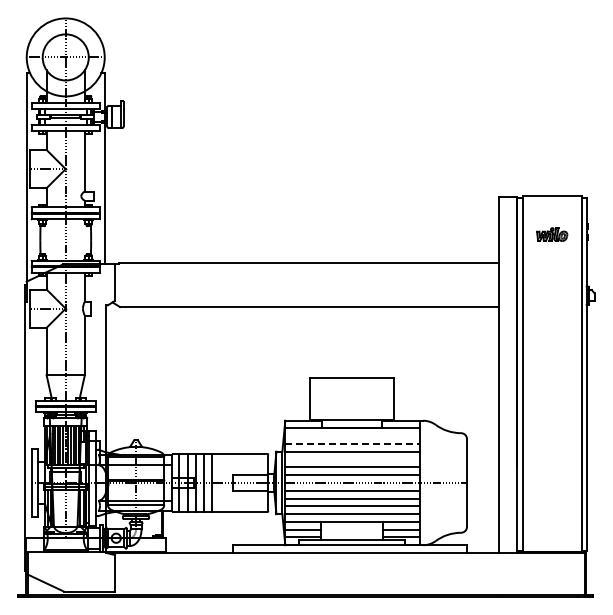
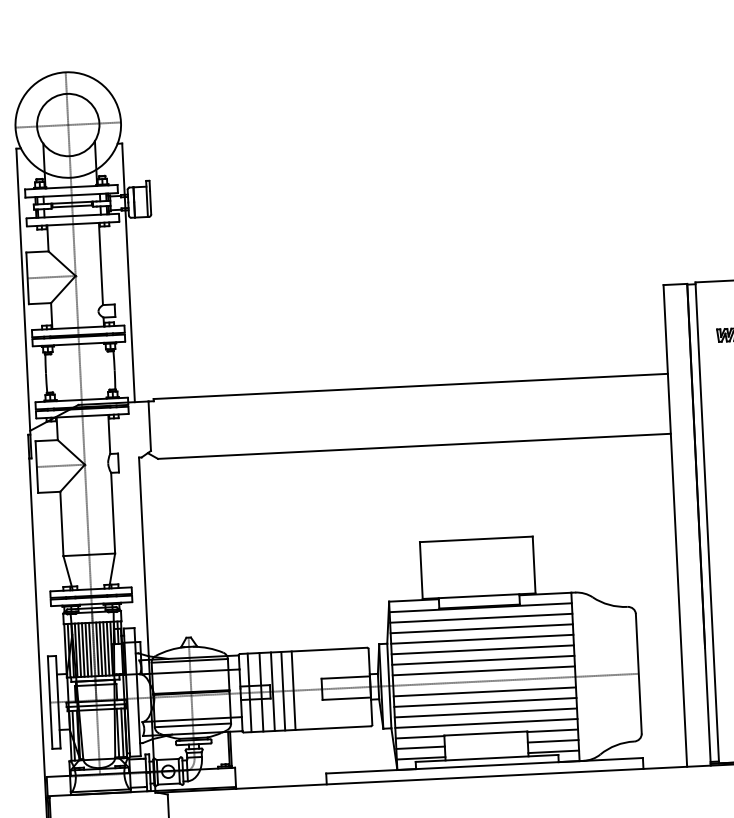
line: (352, 436) -> (481, 618), added
line: (353, 444) -> (482, 629), dashed -> solid
line: (352, 459) -> (482, 649), added

